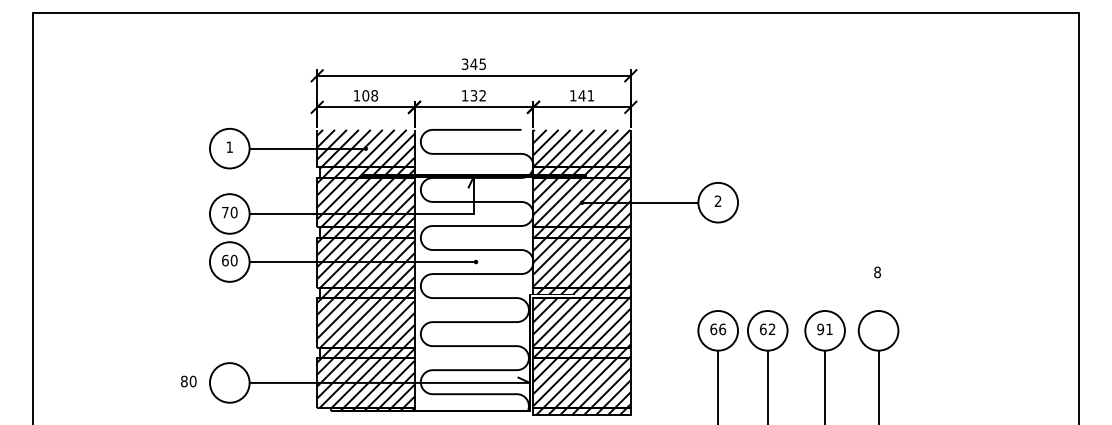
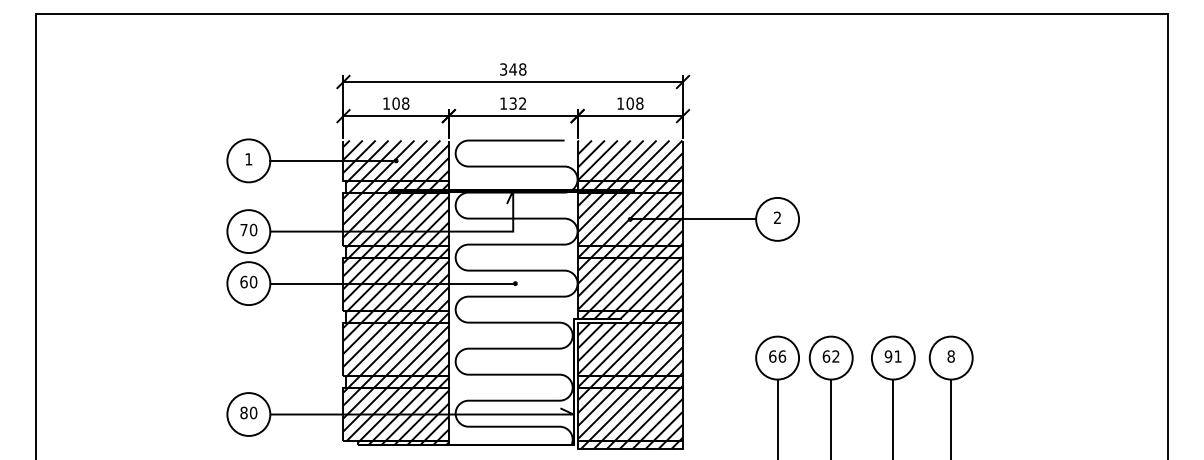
text: (482, 63) -> (522, 68), 345 -> 348
text: (586, 95) -> (635, 103), 141 -> 108
text: (877, 272) -> (951, 356), moved
text: (188, 381) -> (248, 412), moved

